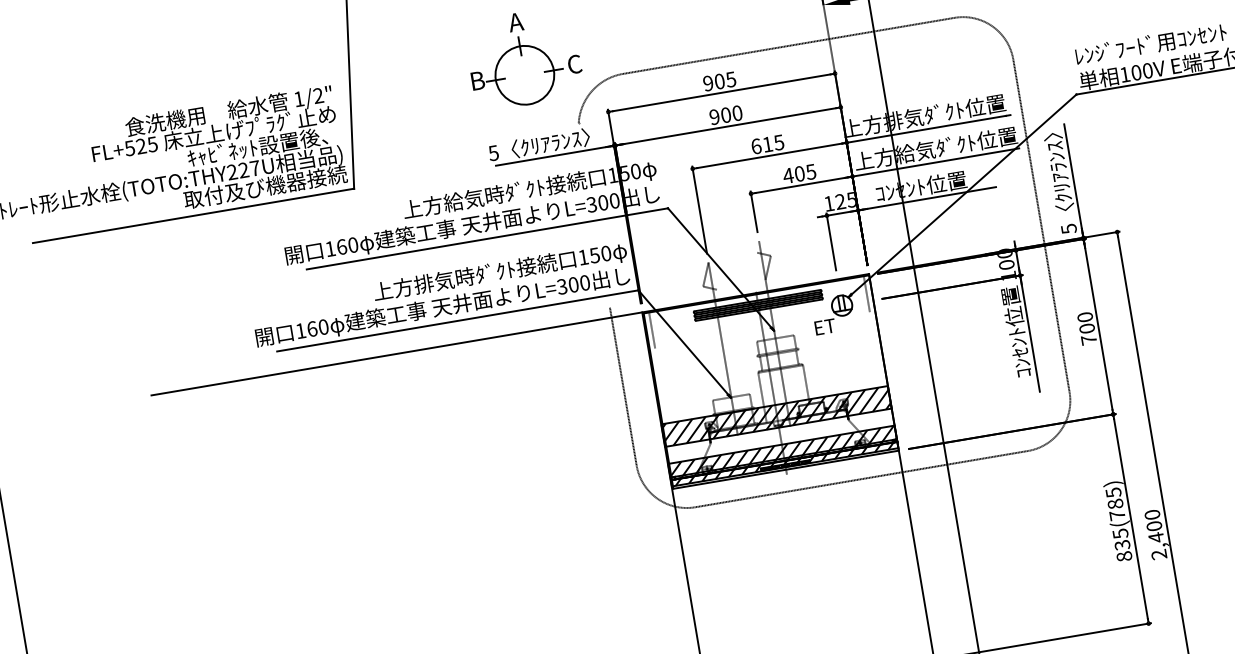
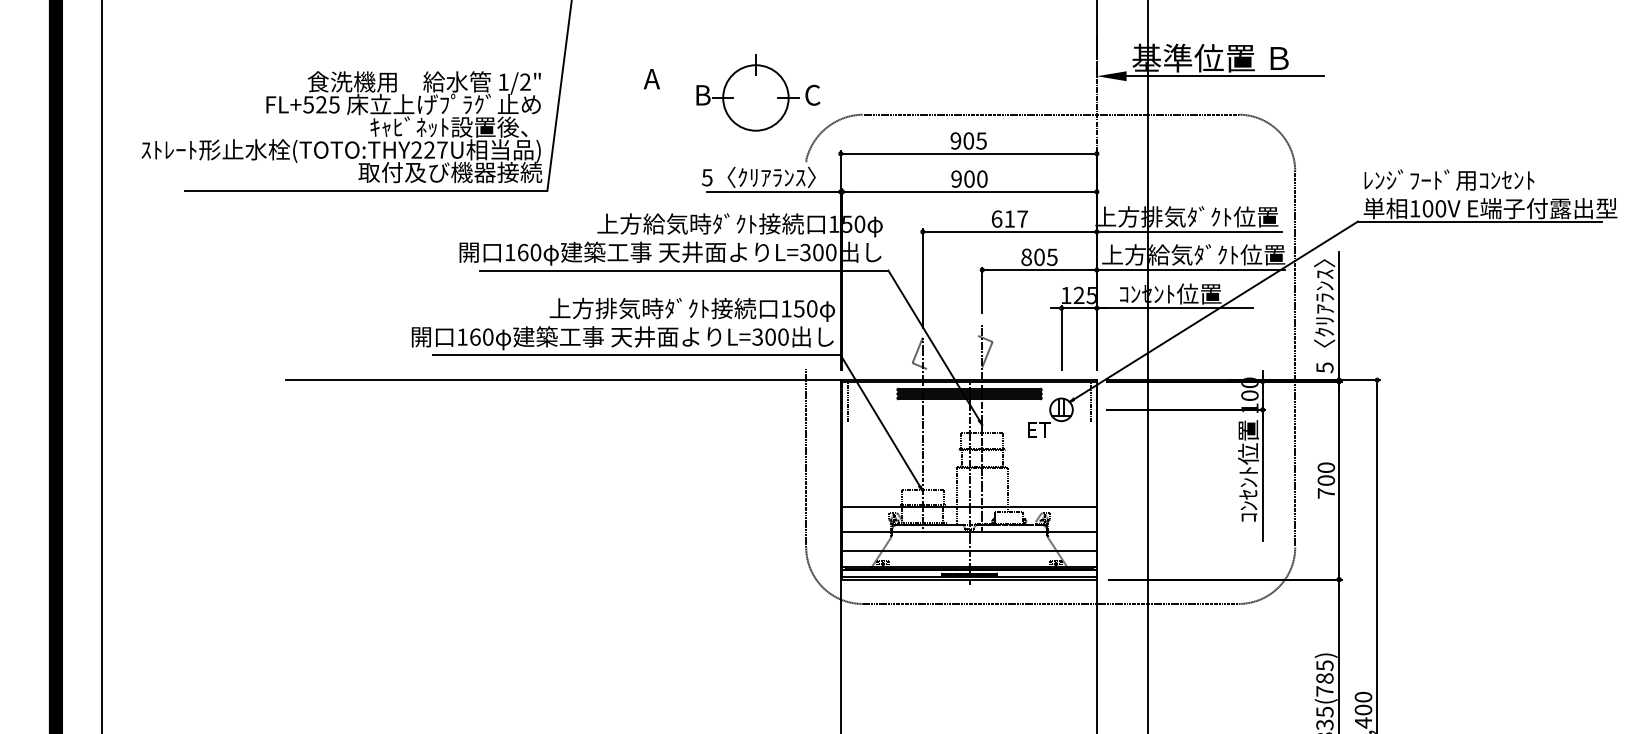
text: (515, 22) -> (651, 79), moved
text: (778, 142) -> (1022, 218), 615 -> 617
text: (788, 176) -> (1026, 257), 405 -> 805
hatch: (776, 416) -> (968, 519), removed
hatch: (782, 455) -> (968, 563), removed

